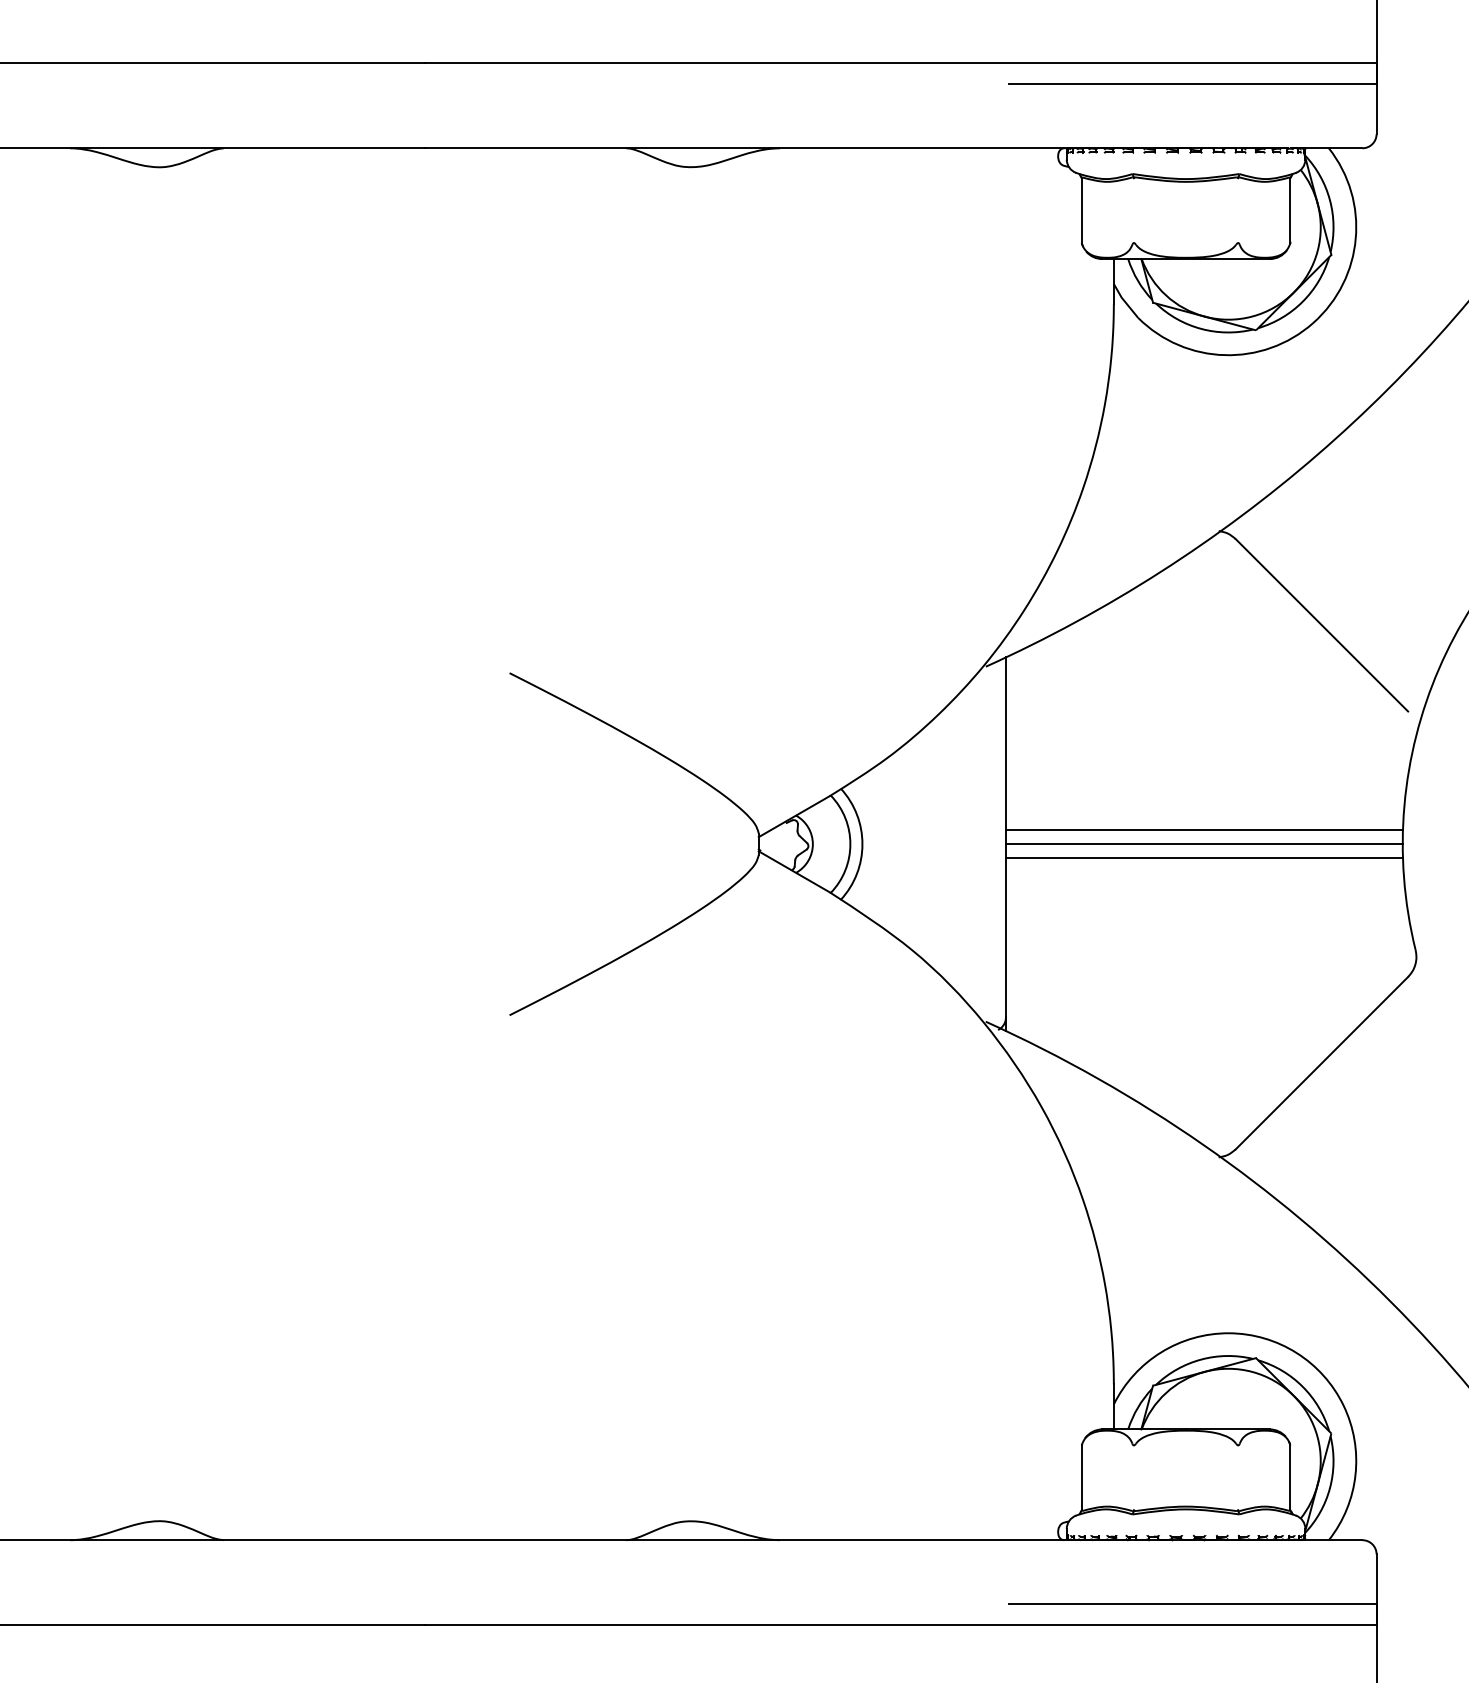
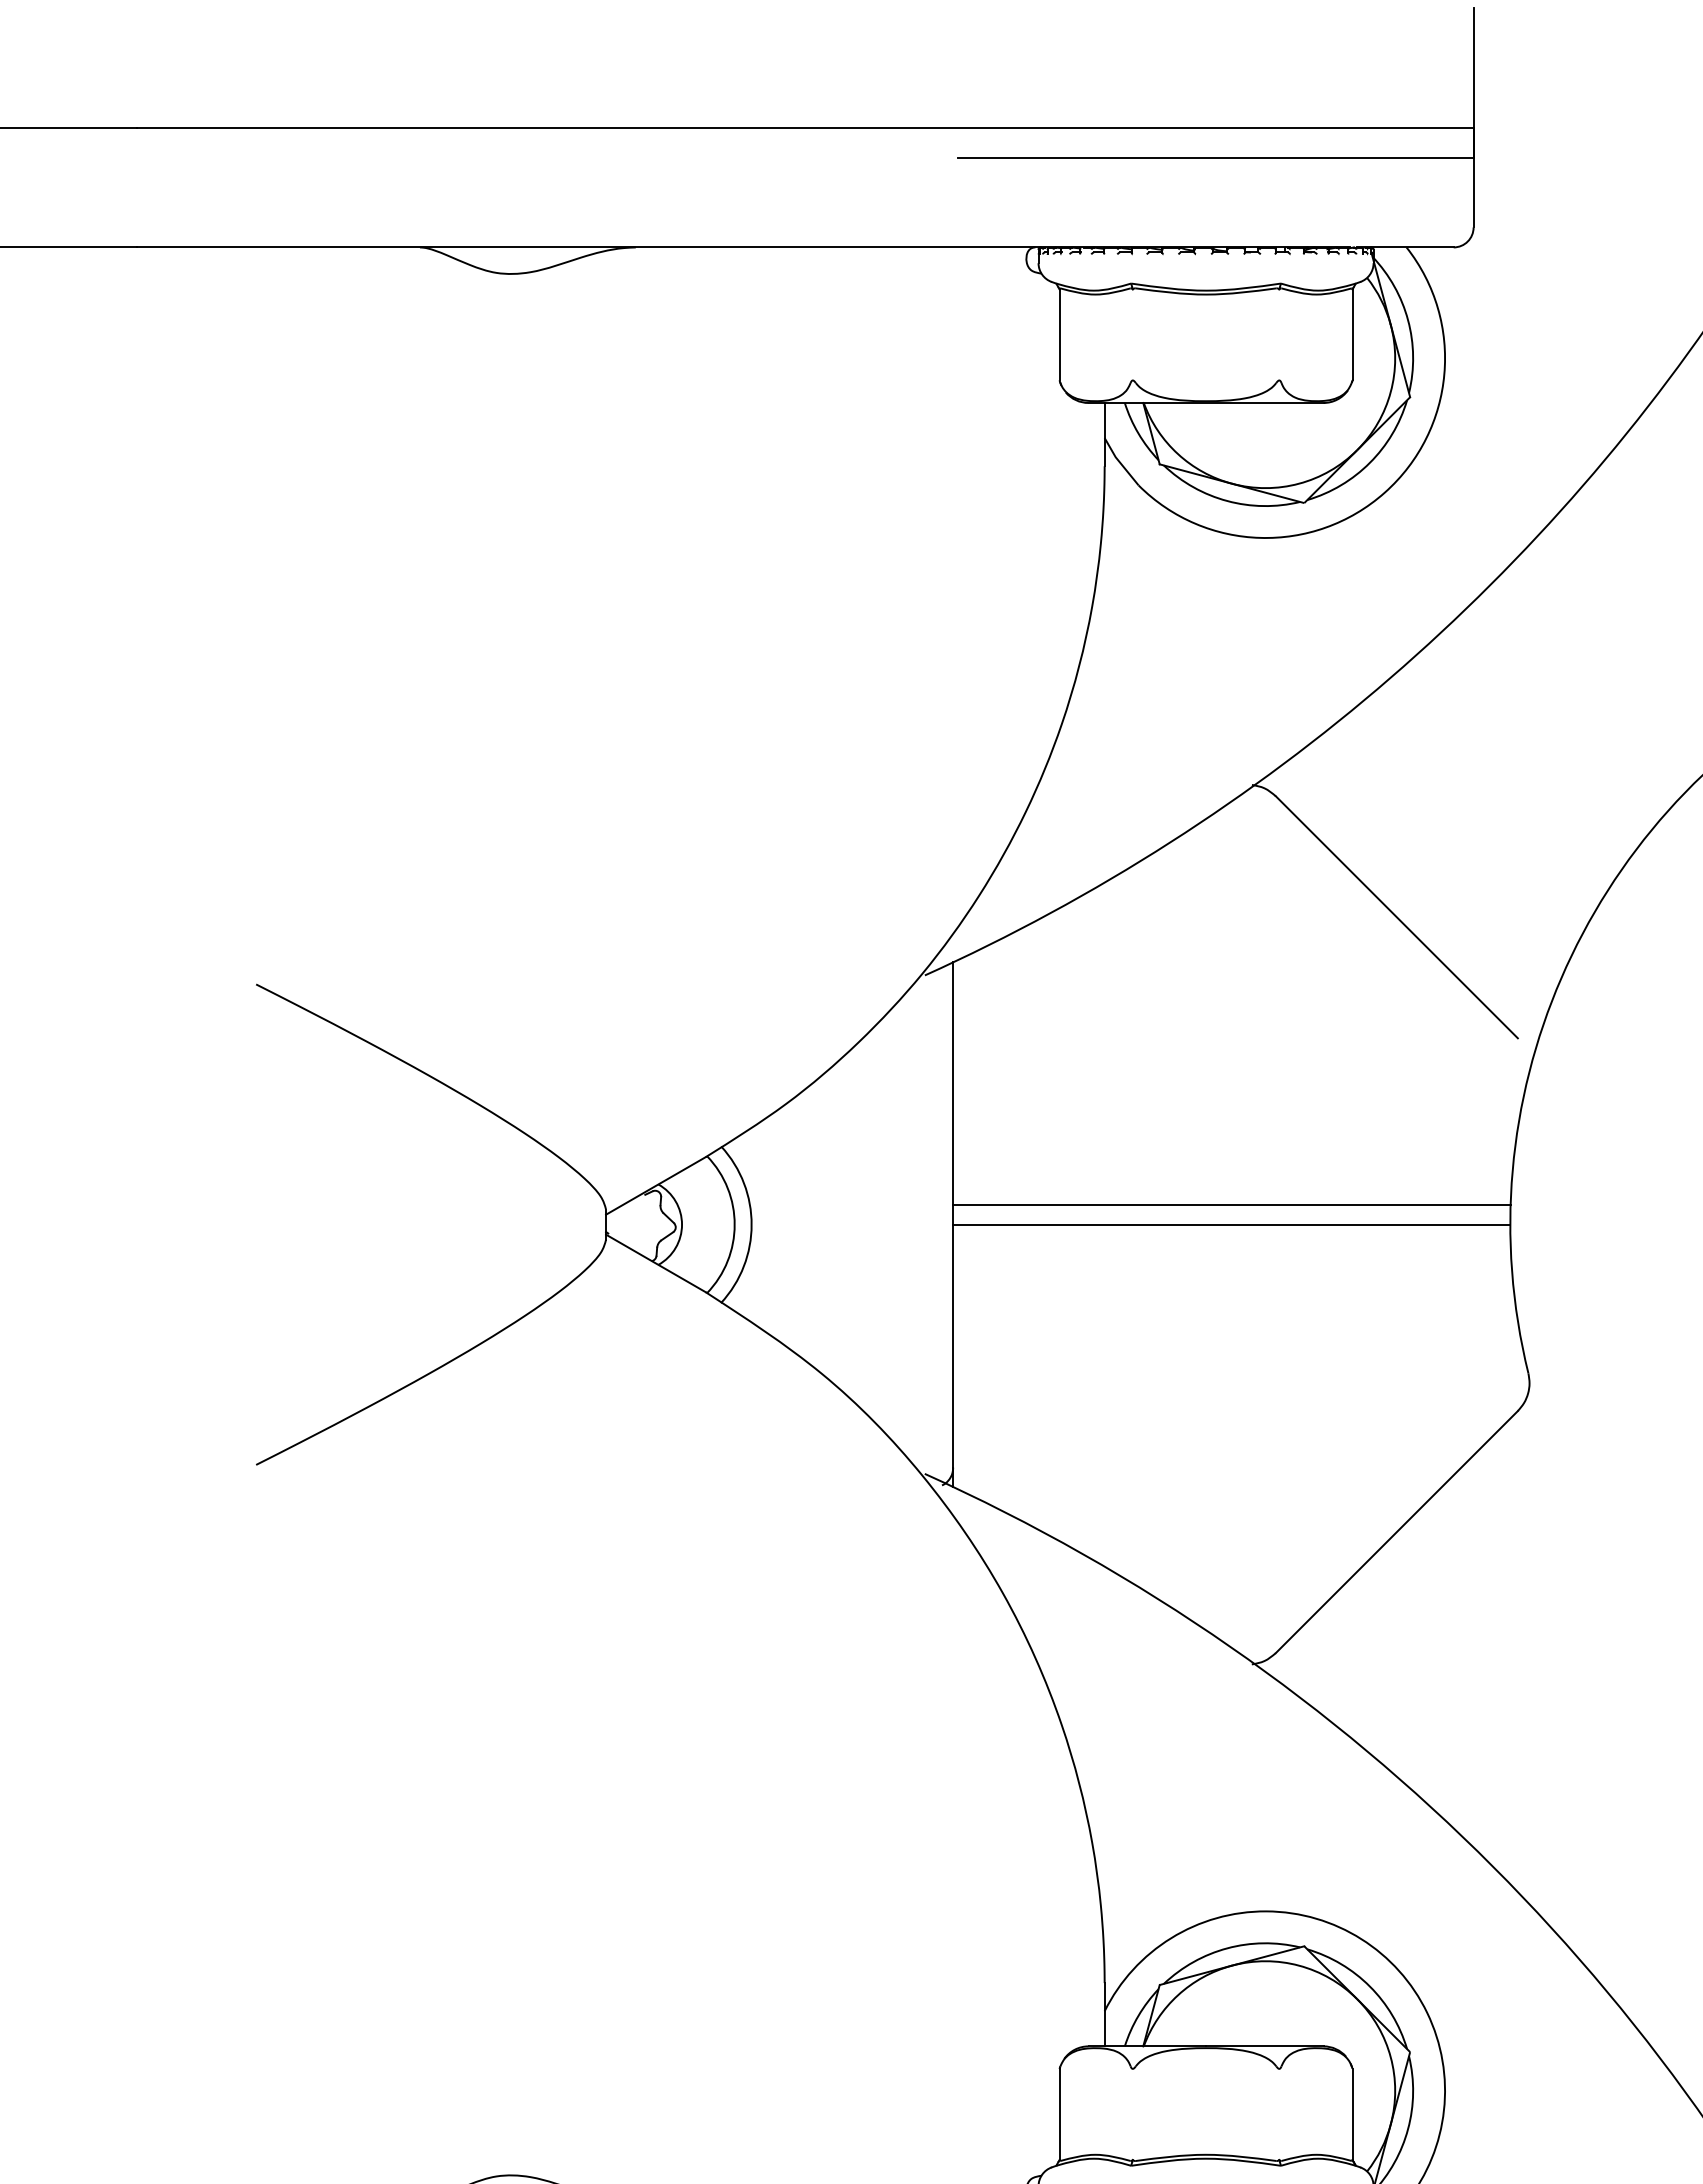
line: (1204, 858) -> (1231, 1244), removed

